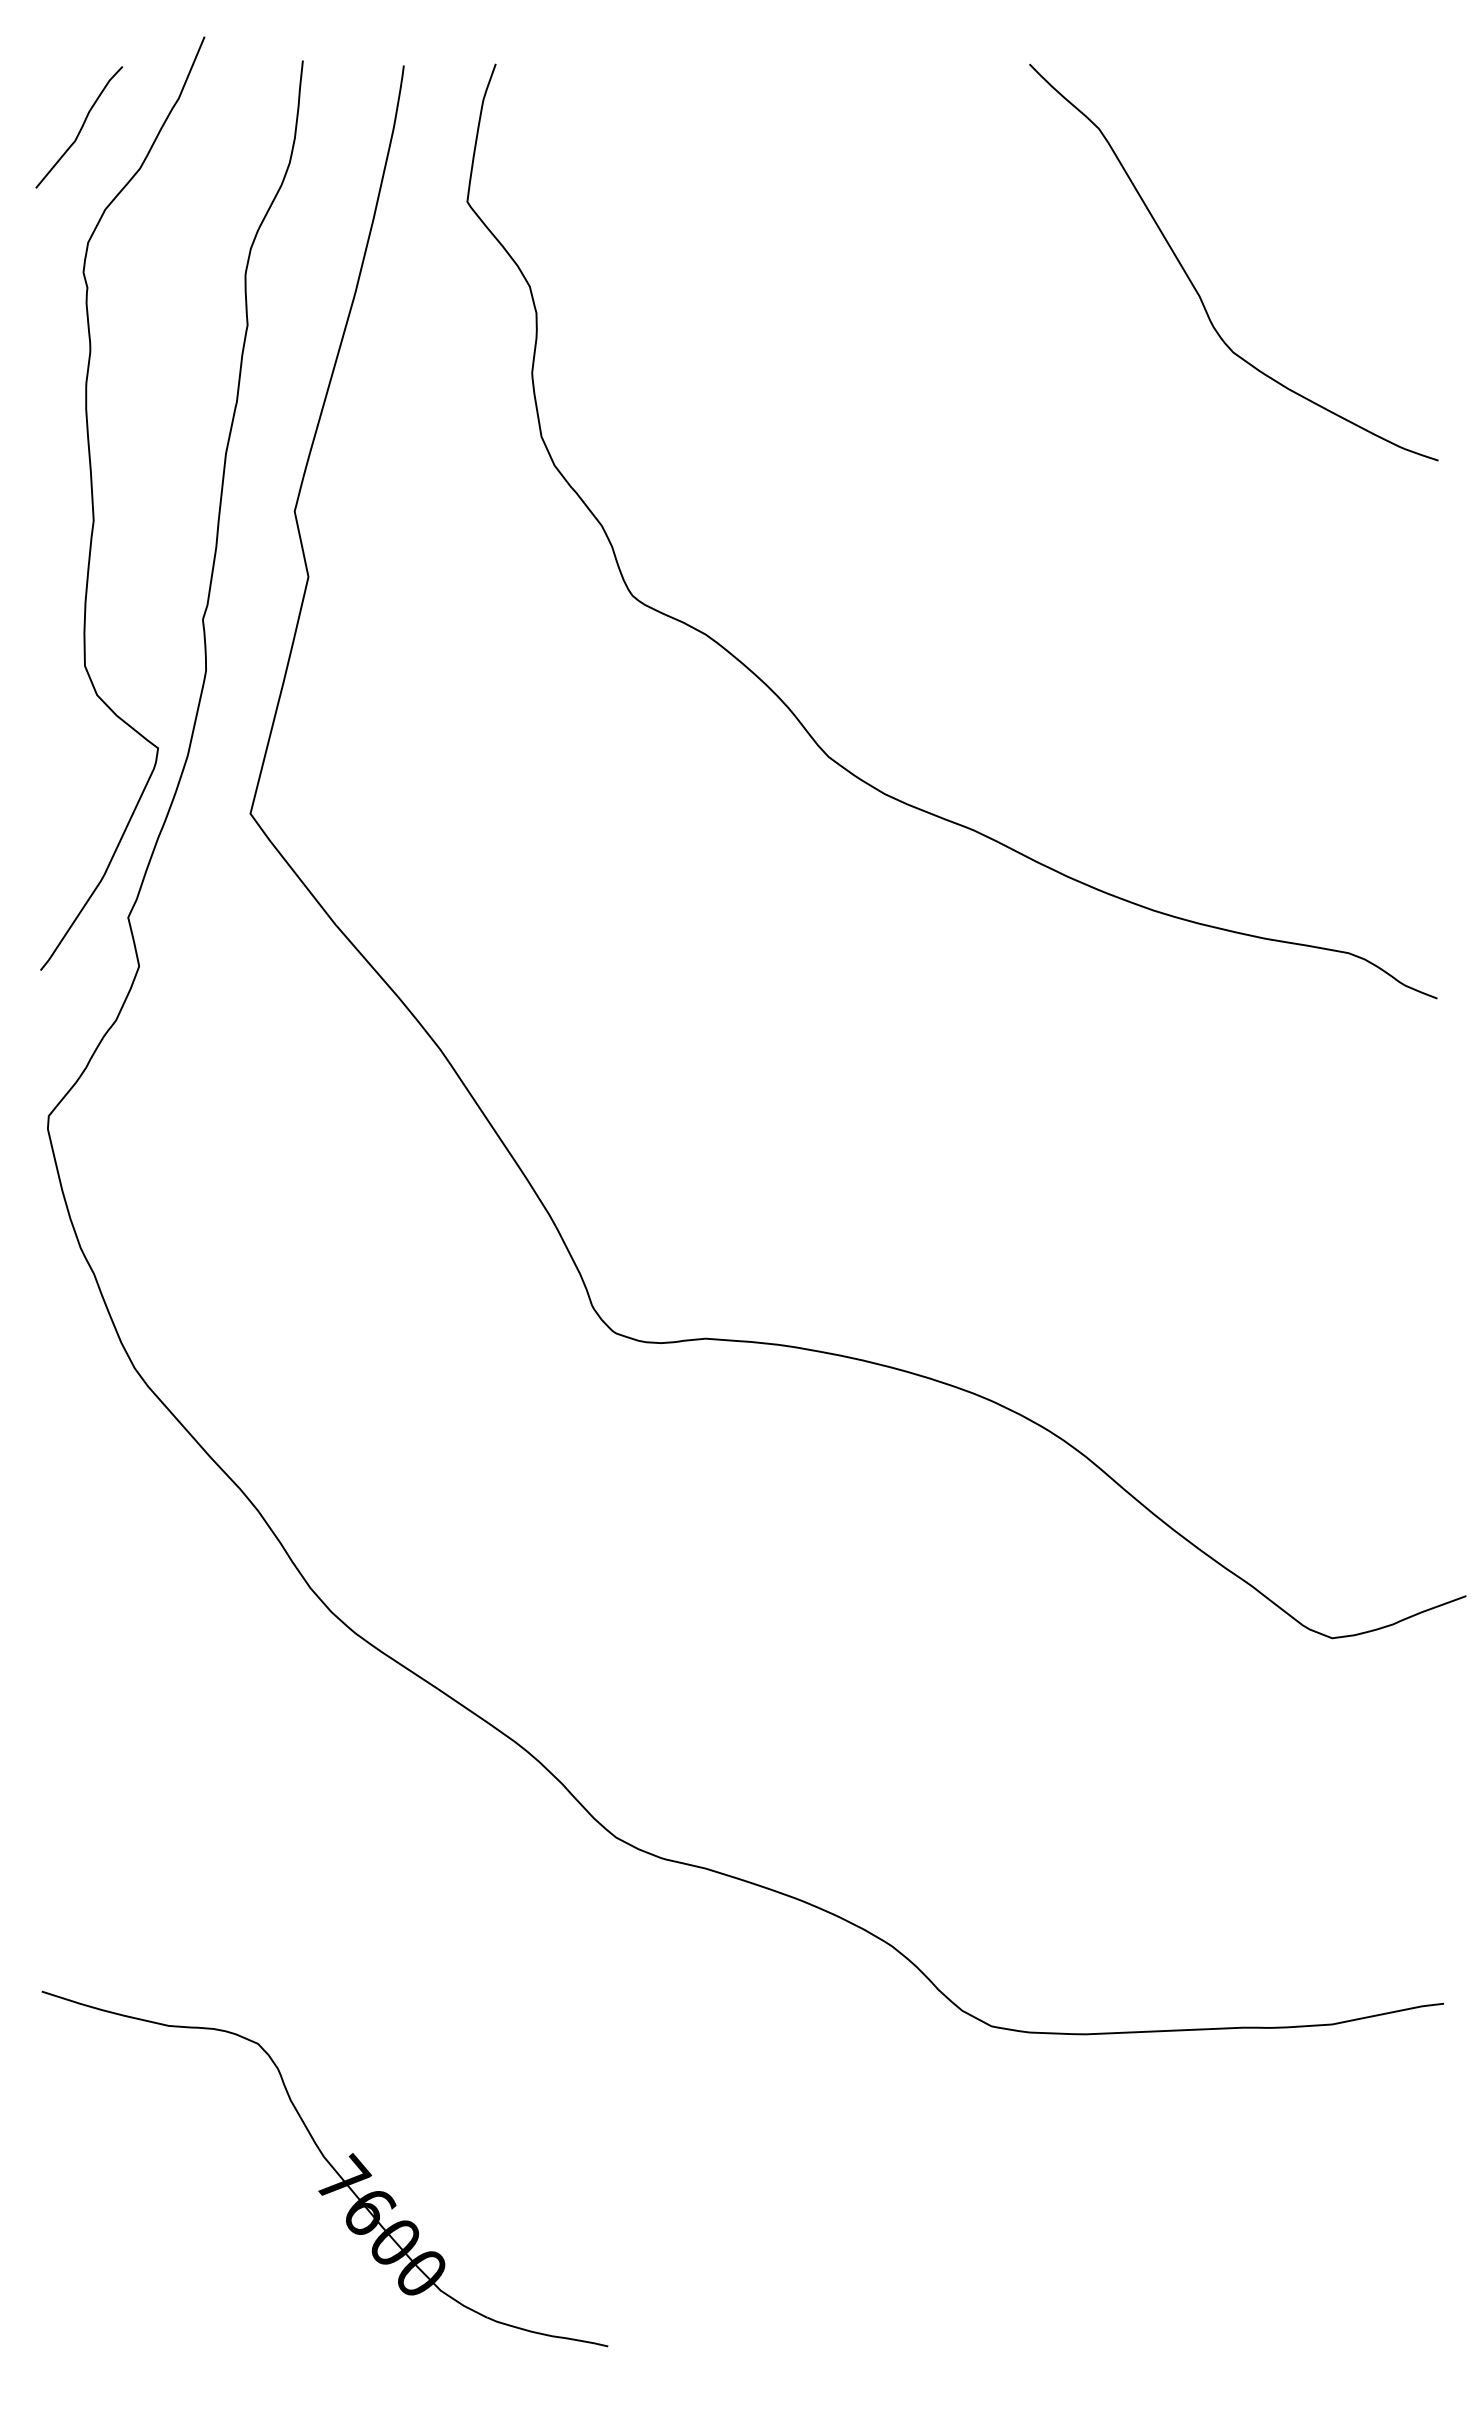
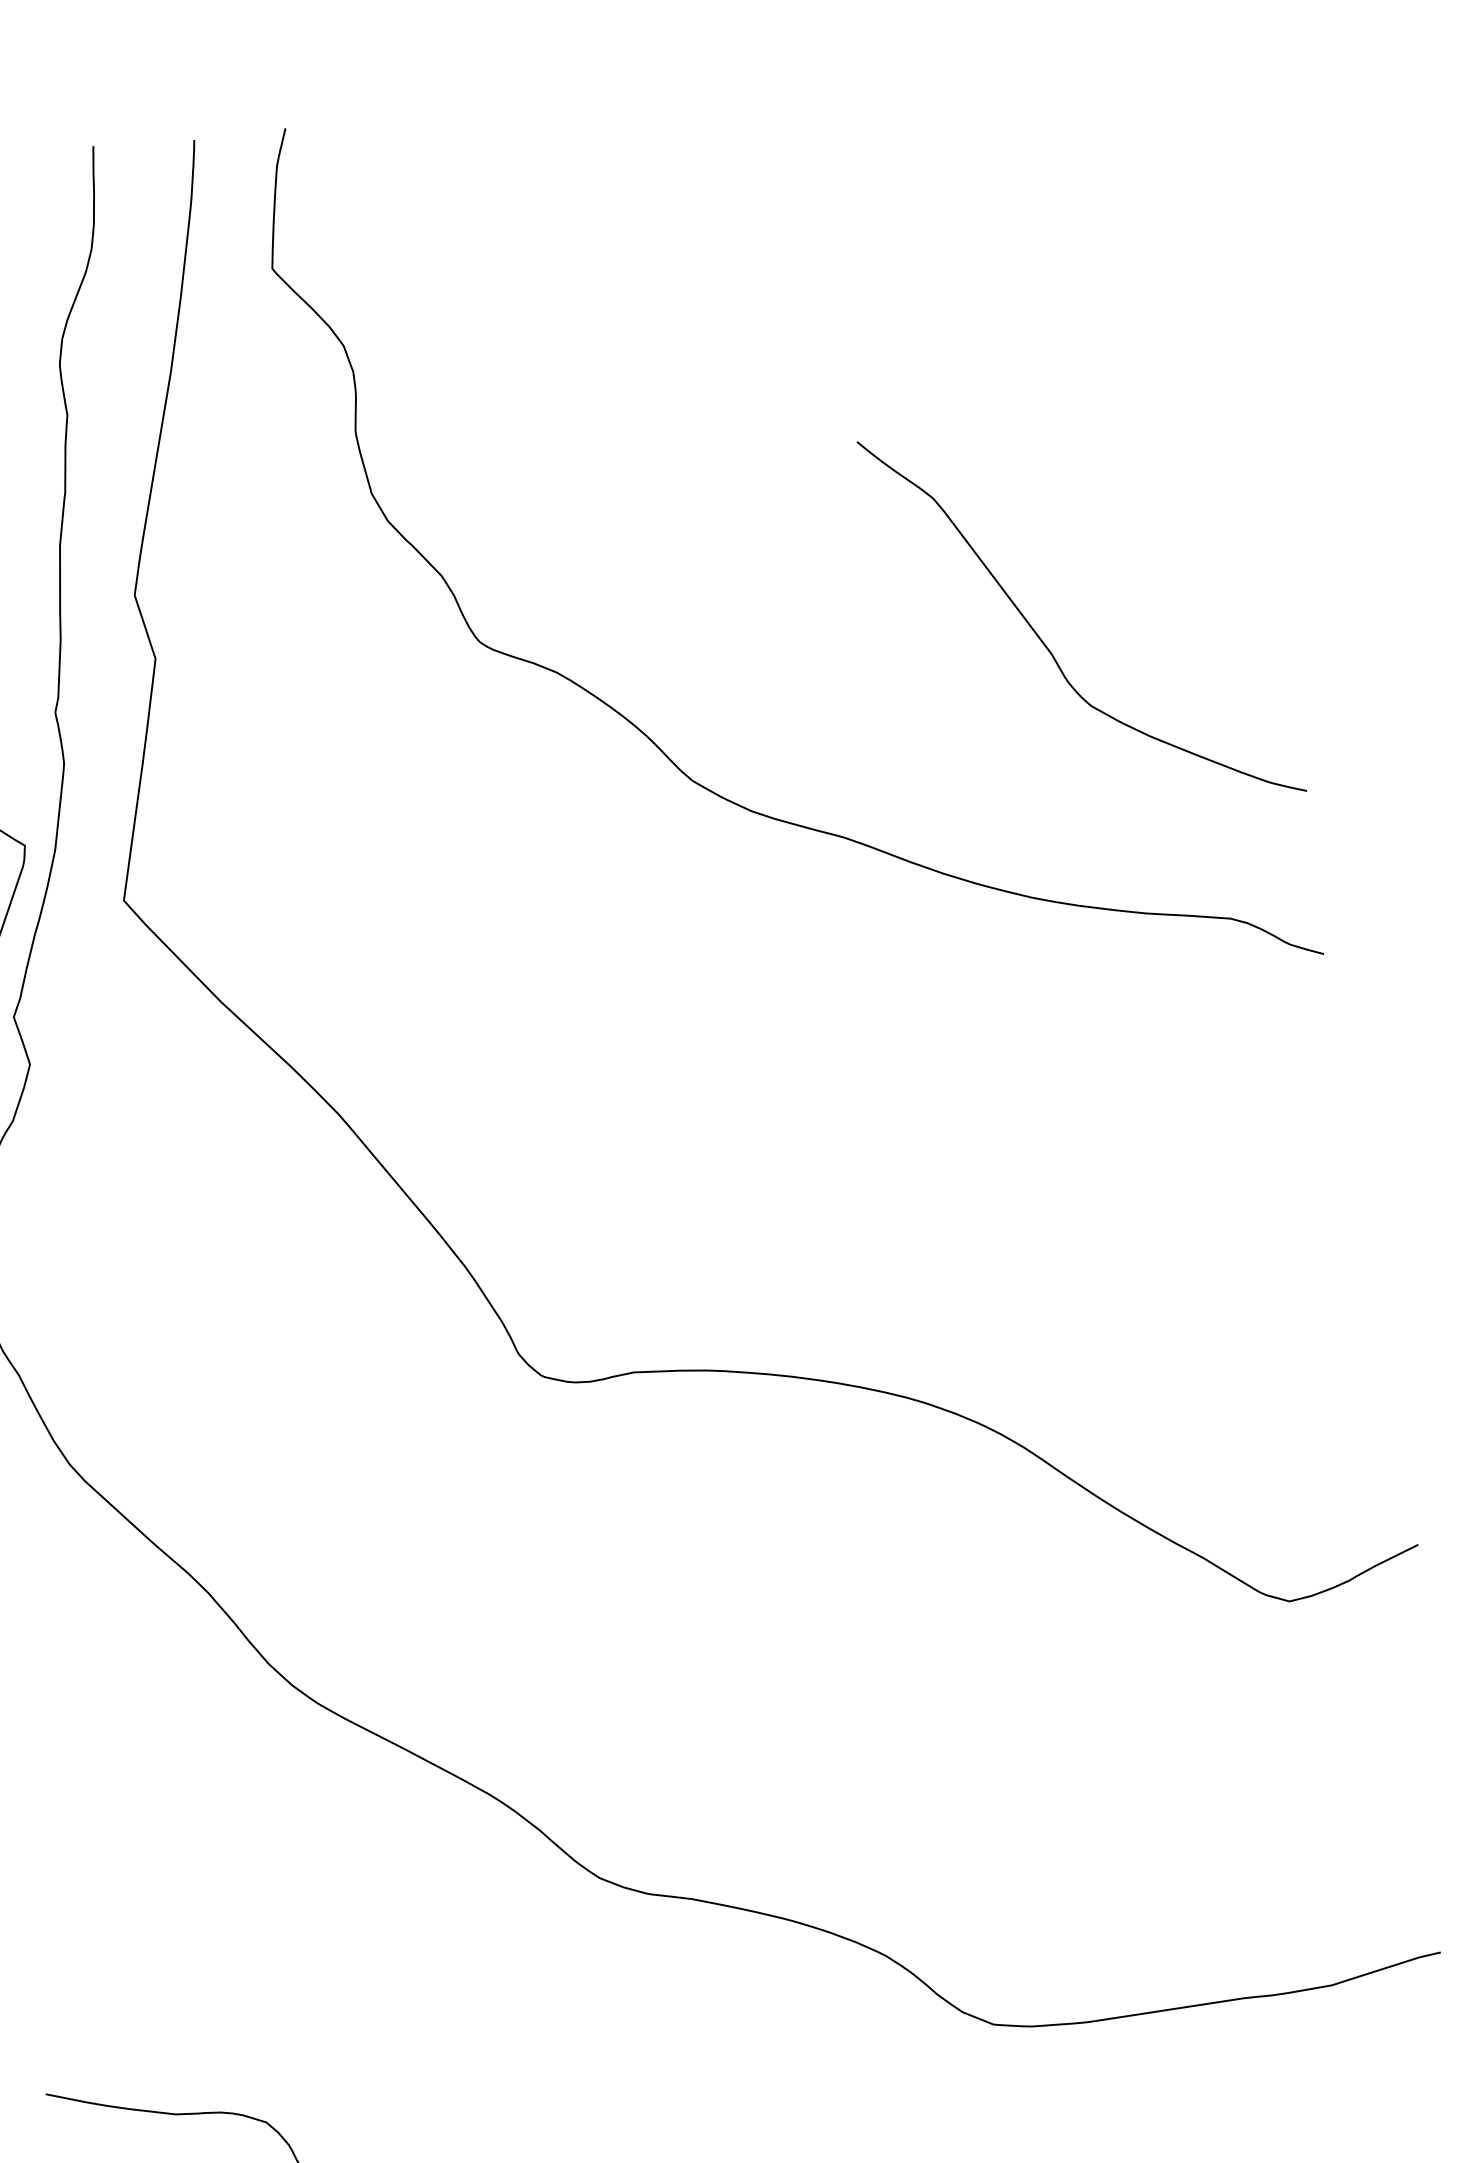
curve: (1194, 285) -> (1045, 643), moved

